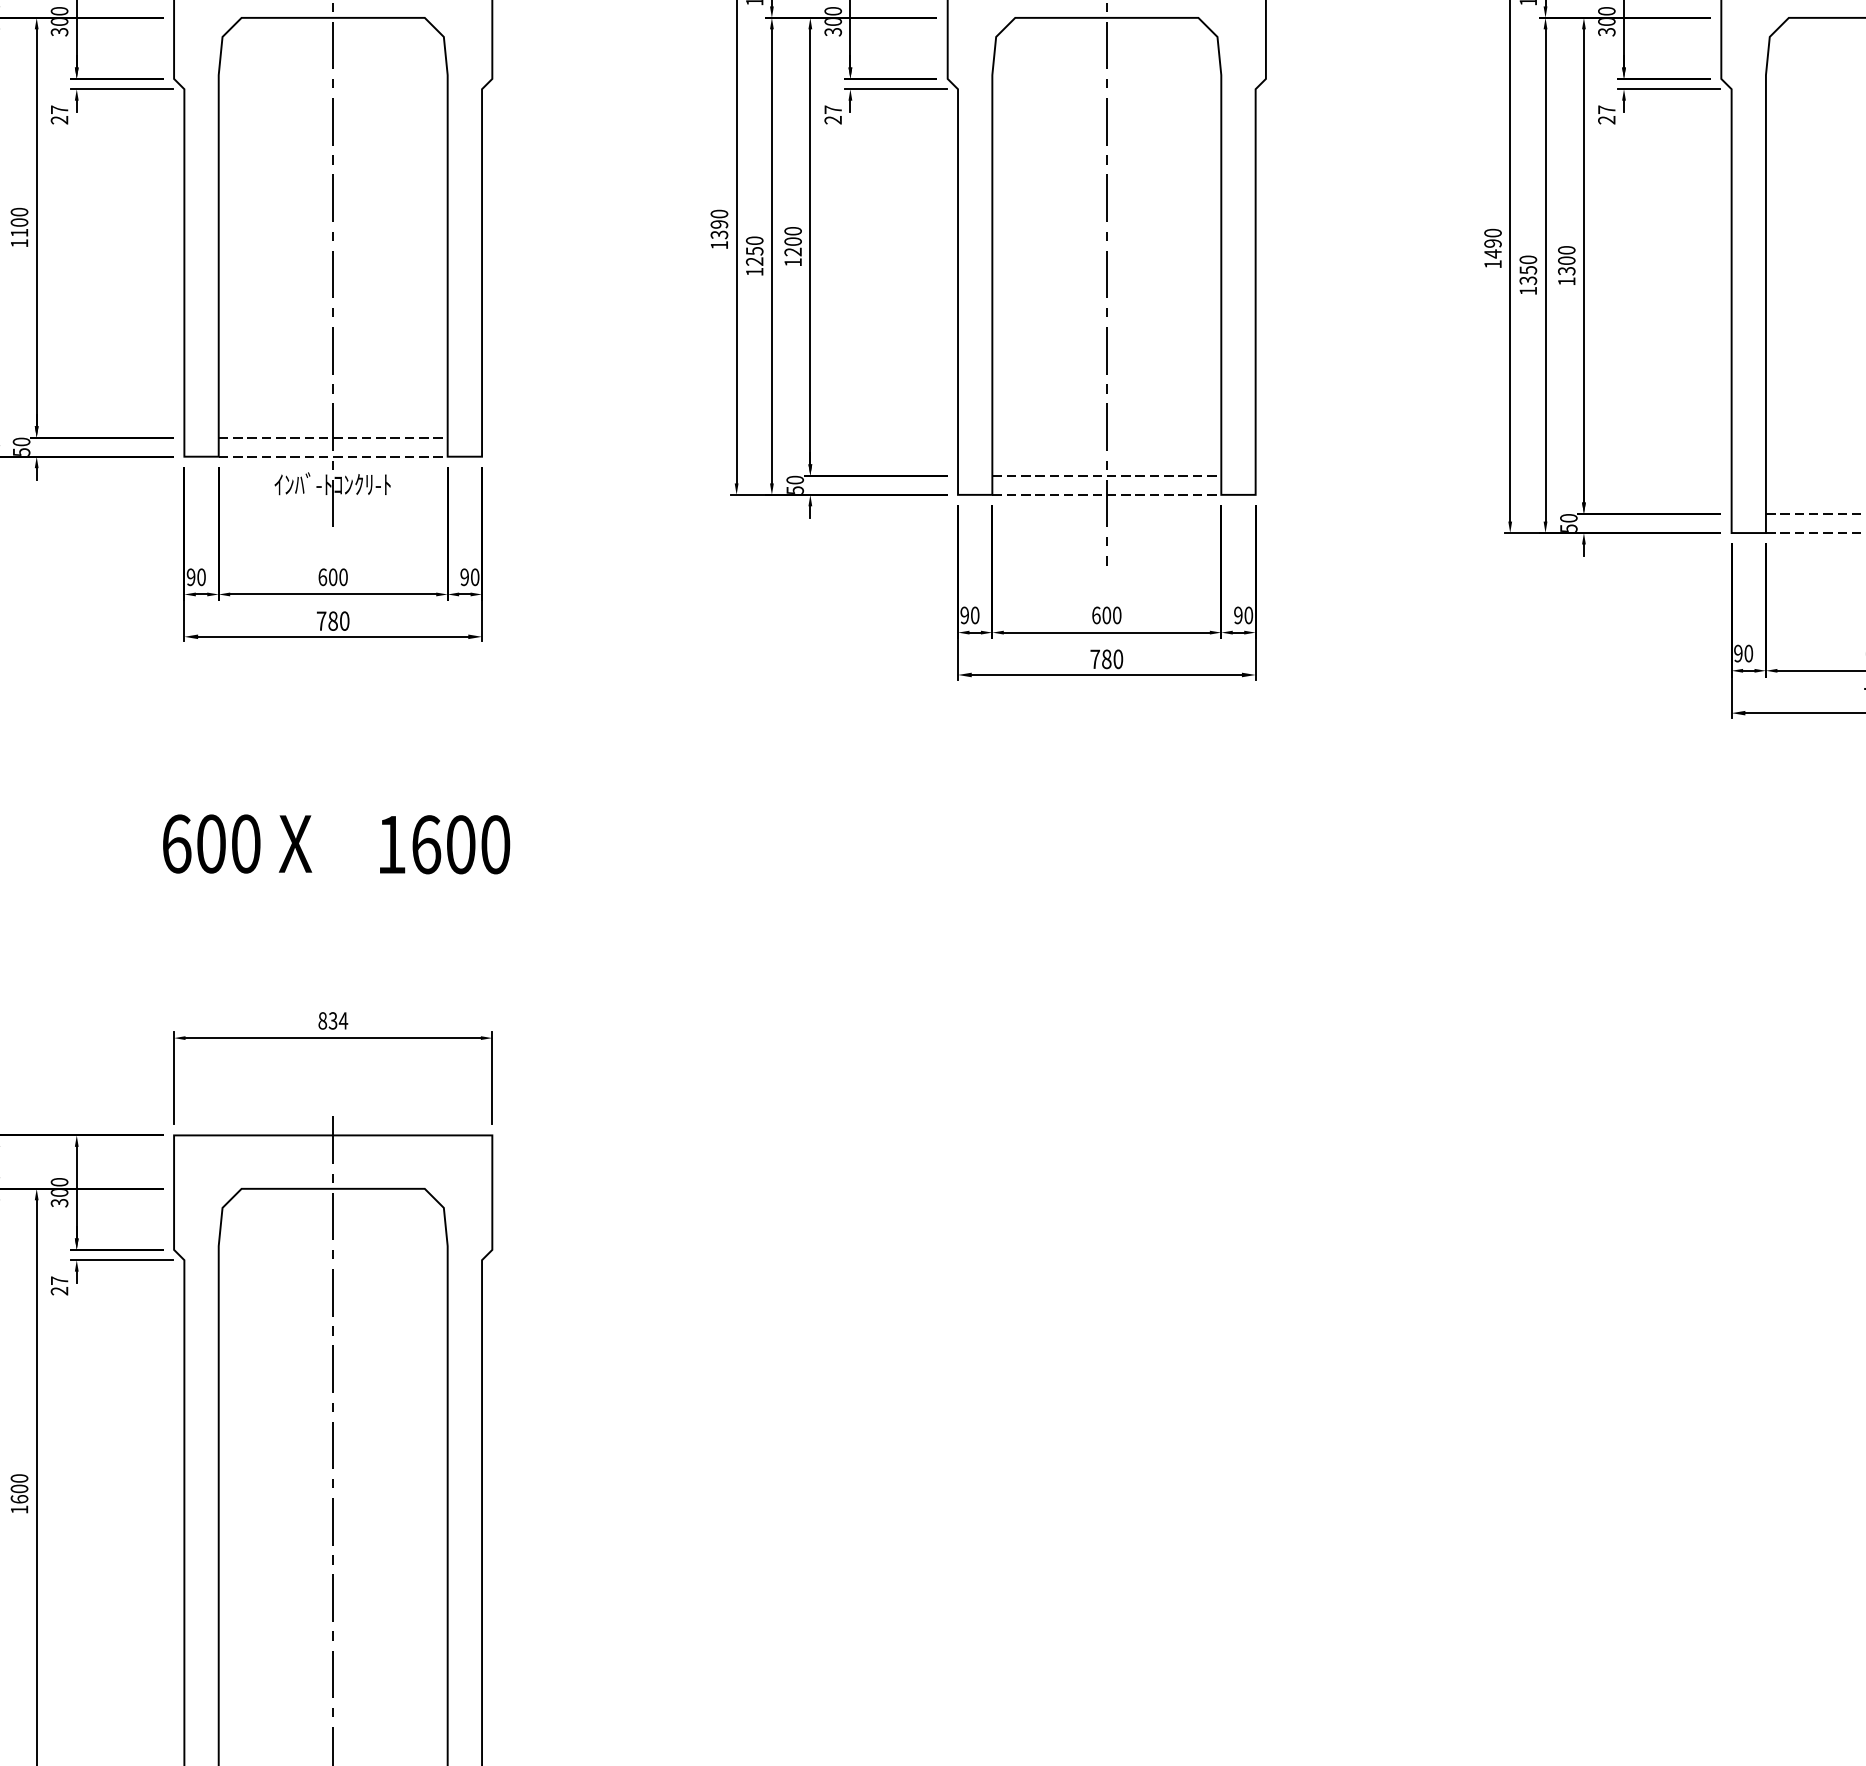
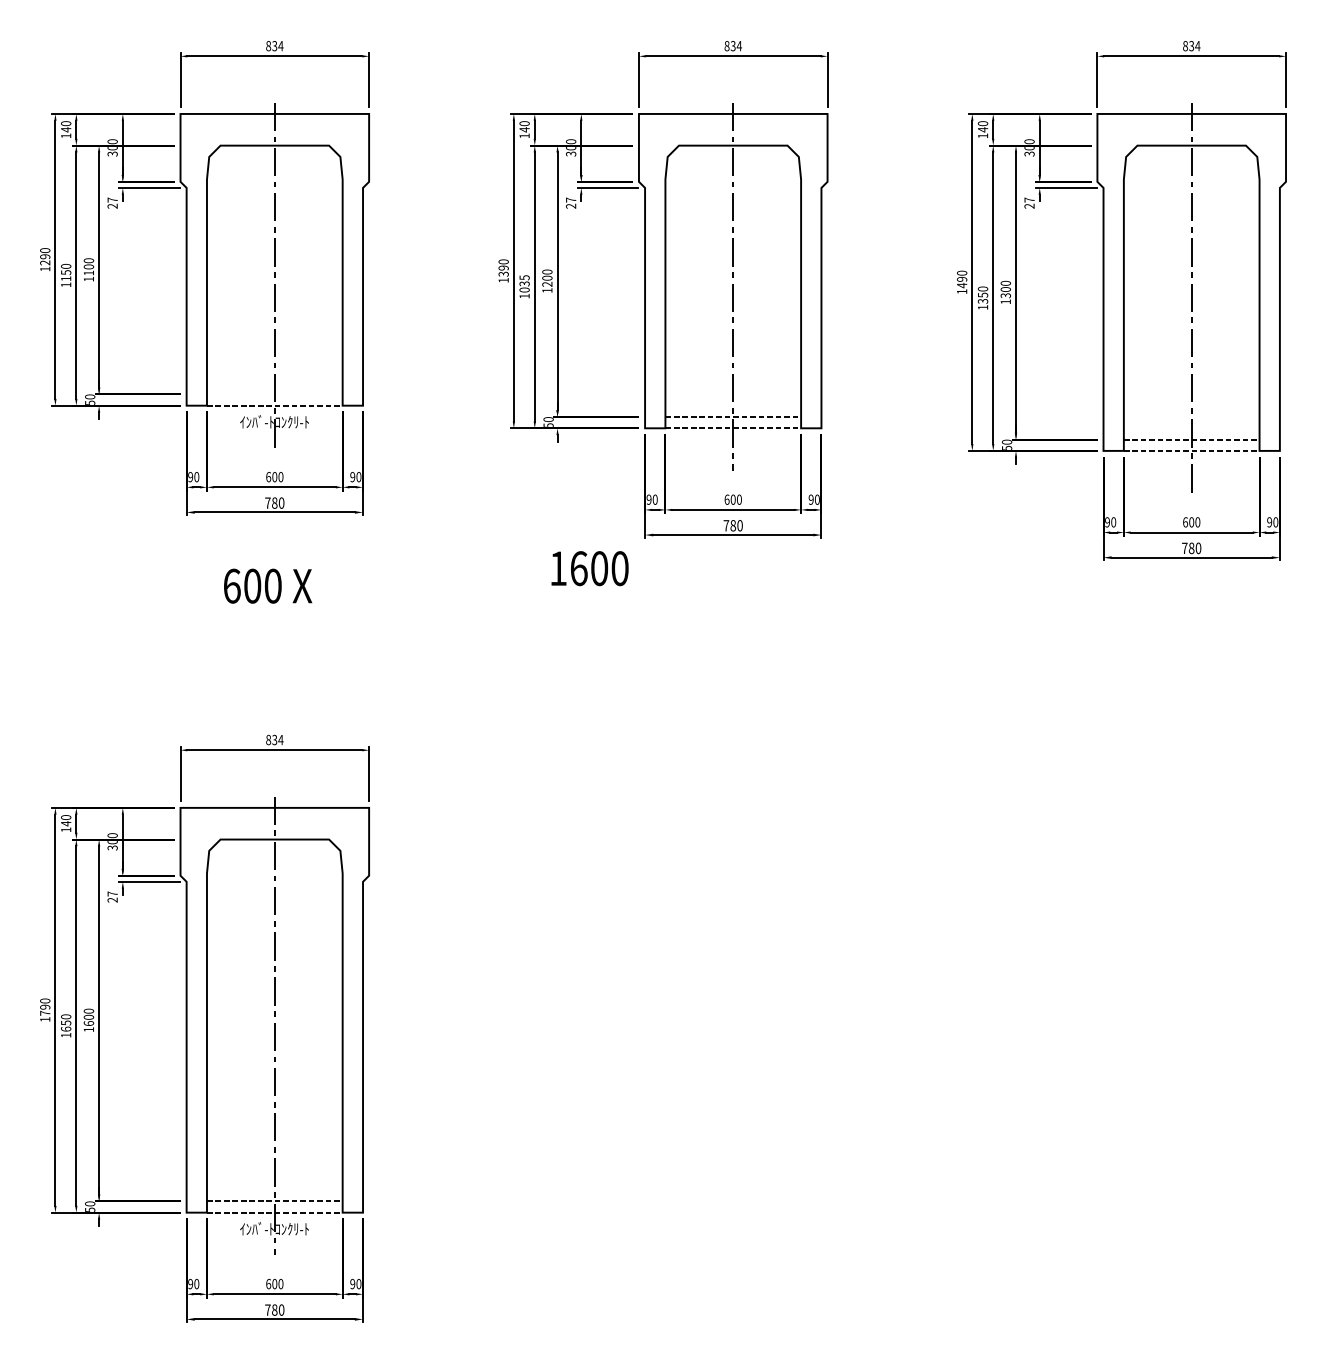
text: (754, 250) -> (524, 283), 1250 -> 1035
line: (332, 437) -> (274, 394), removed
text: (238, 842) -> (268, 585), moved
text: (444, 844) -> (589, 568), moved

